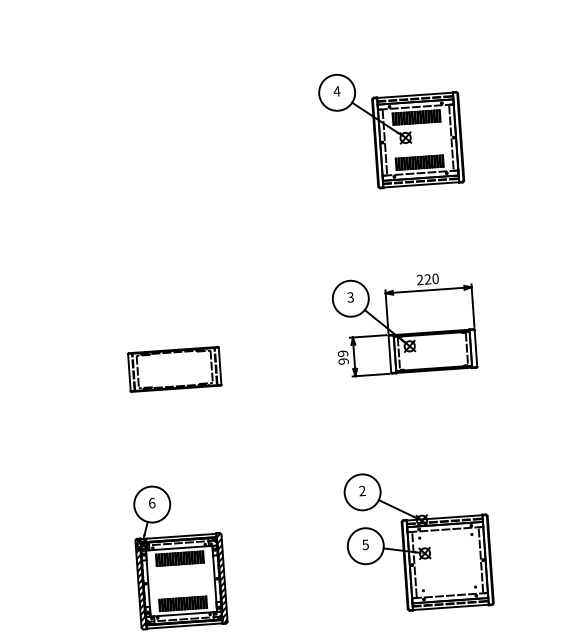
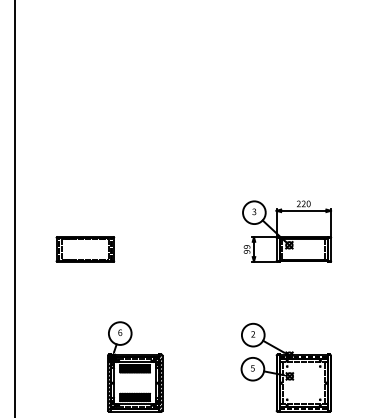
part: (389, 128) -> (286, 107), removed
part: (174, 369) -> (85, 249), moved

